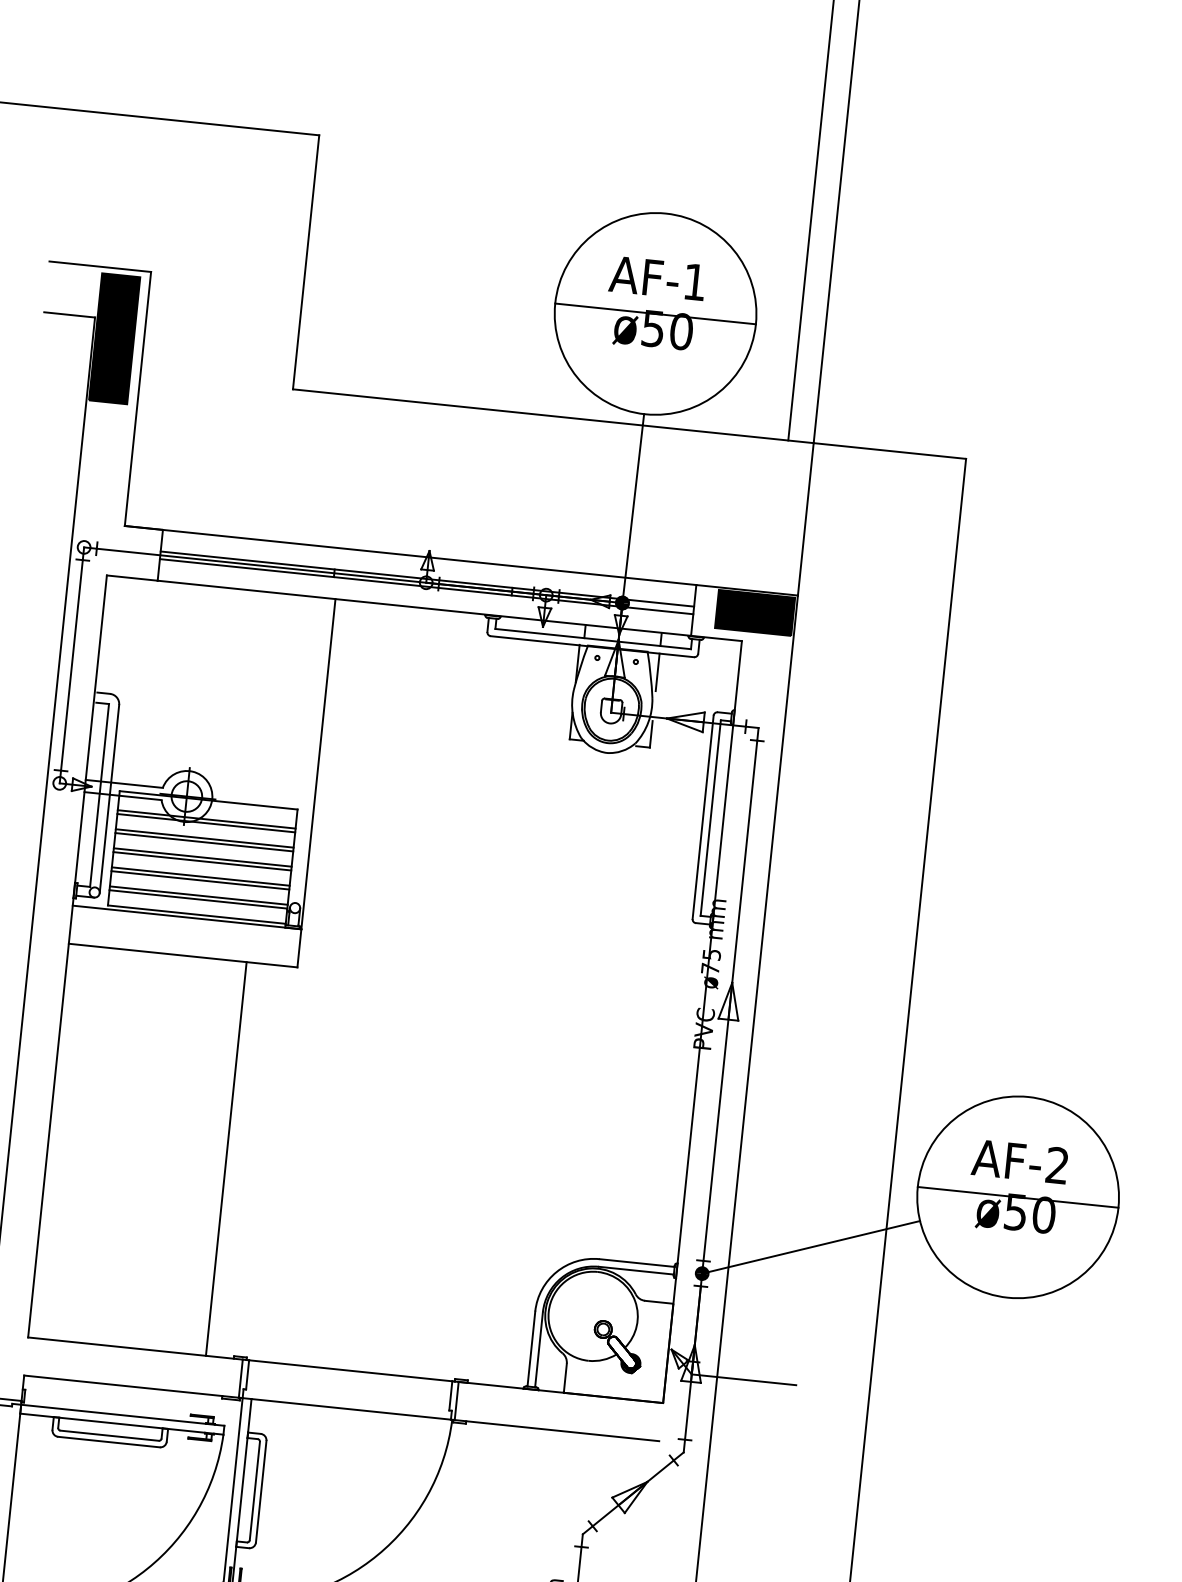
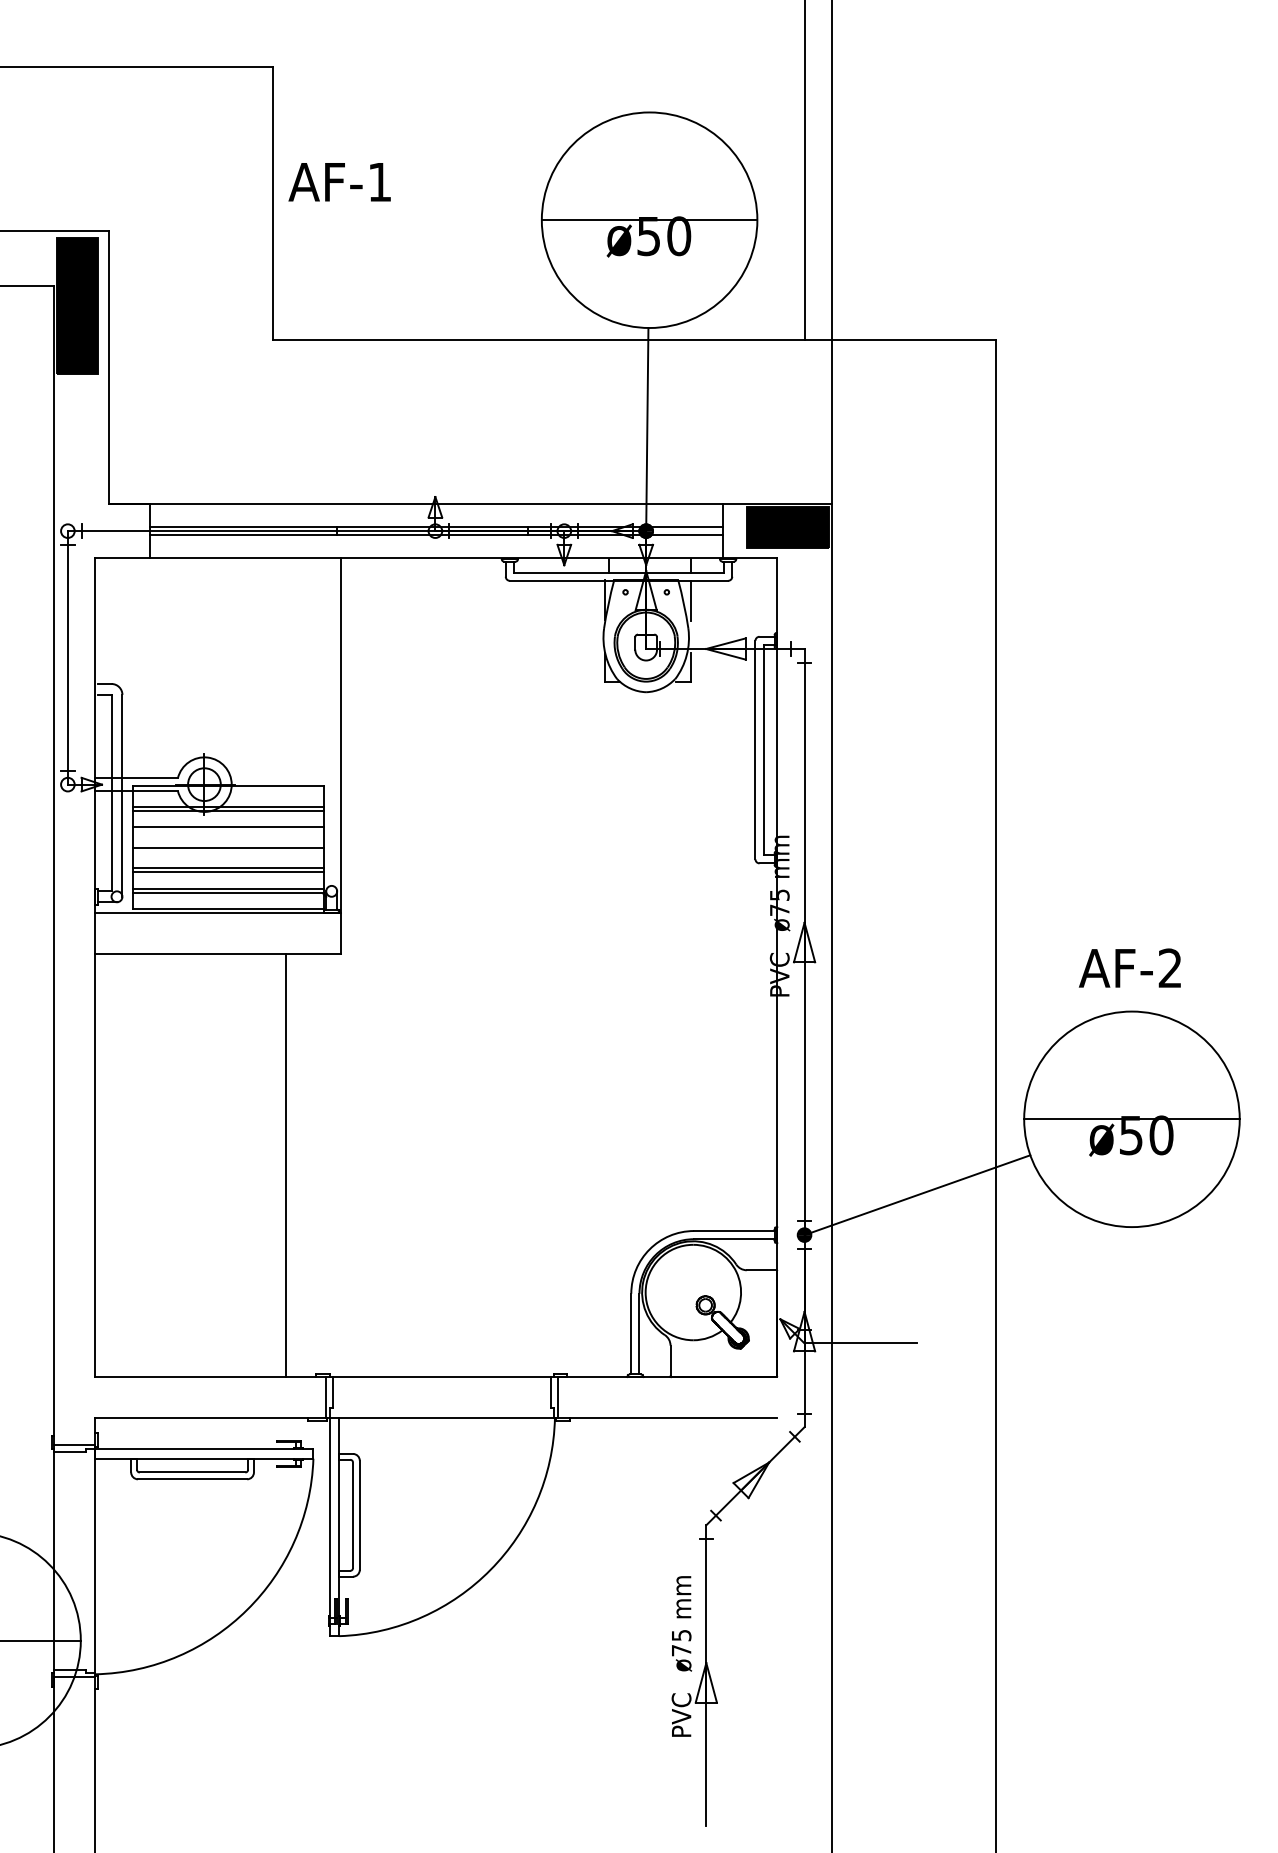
text: (657, 278) -> (339, 182), moved
line: (203, 842) -> (227, 831), removed
line: (201, 860) -> (227, 851), removed
text: (1019, 1160) -> (1129, 967), moved

